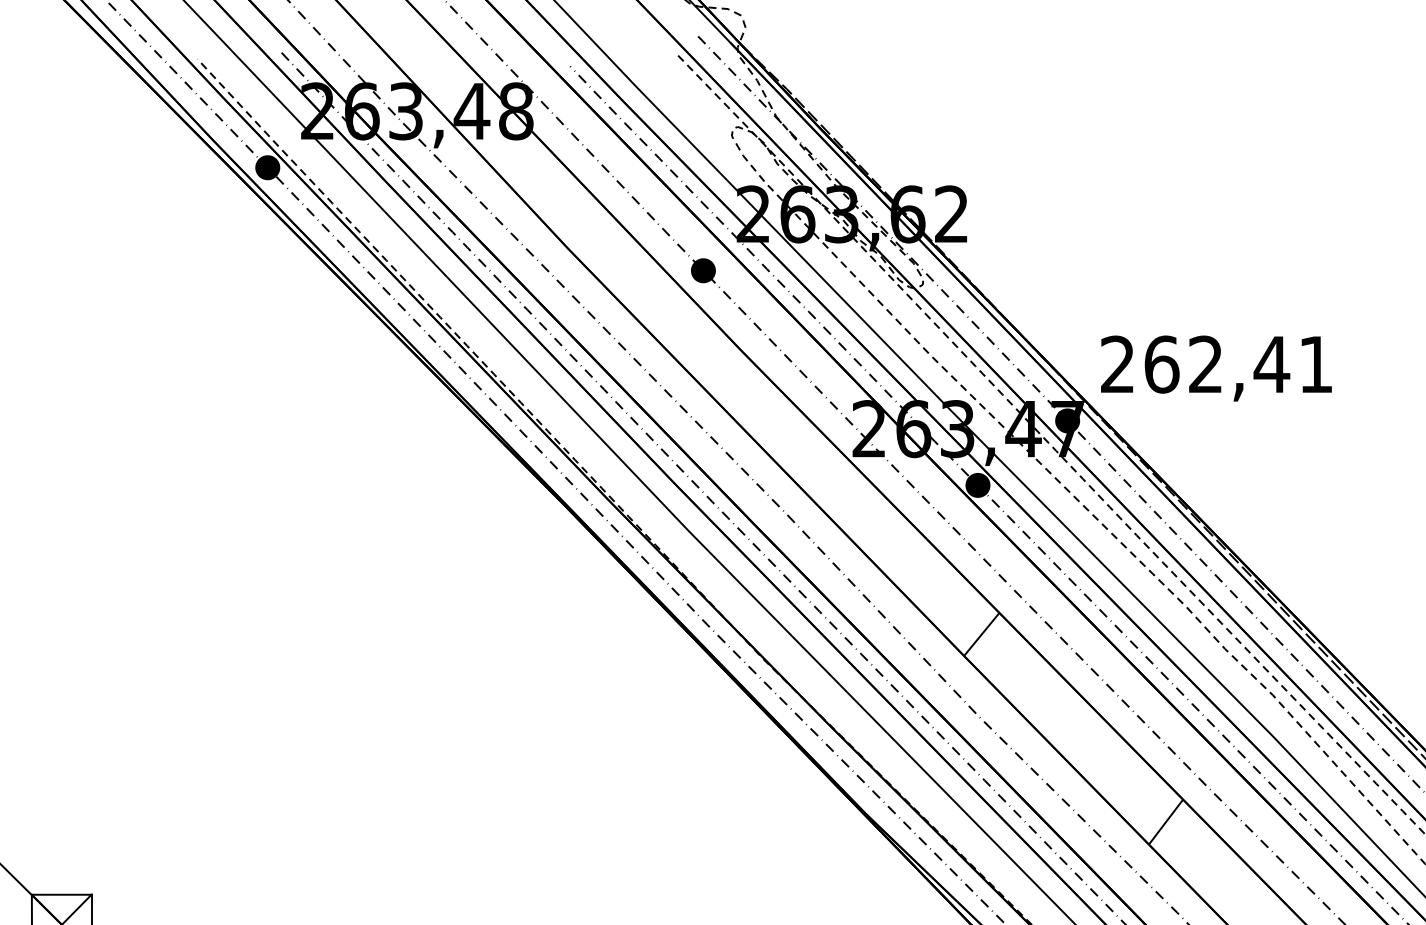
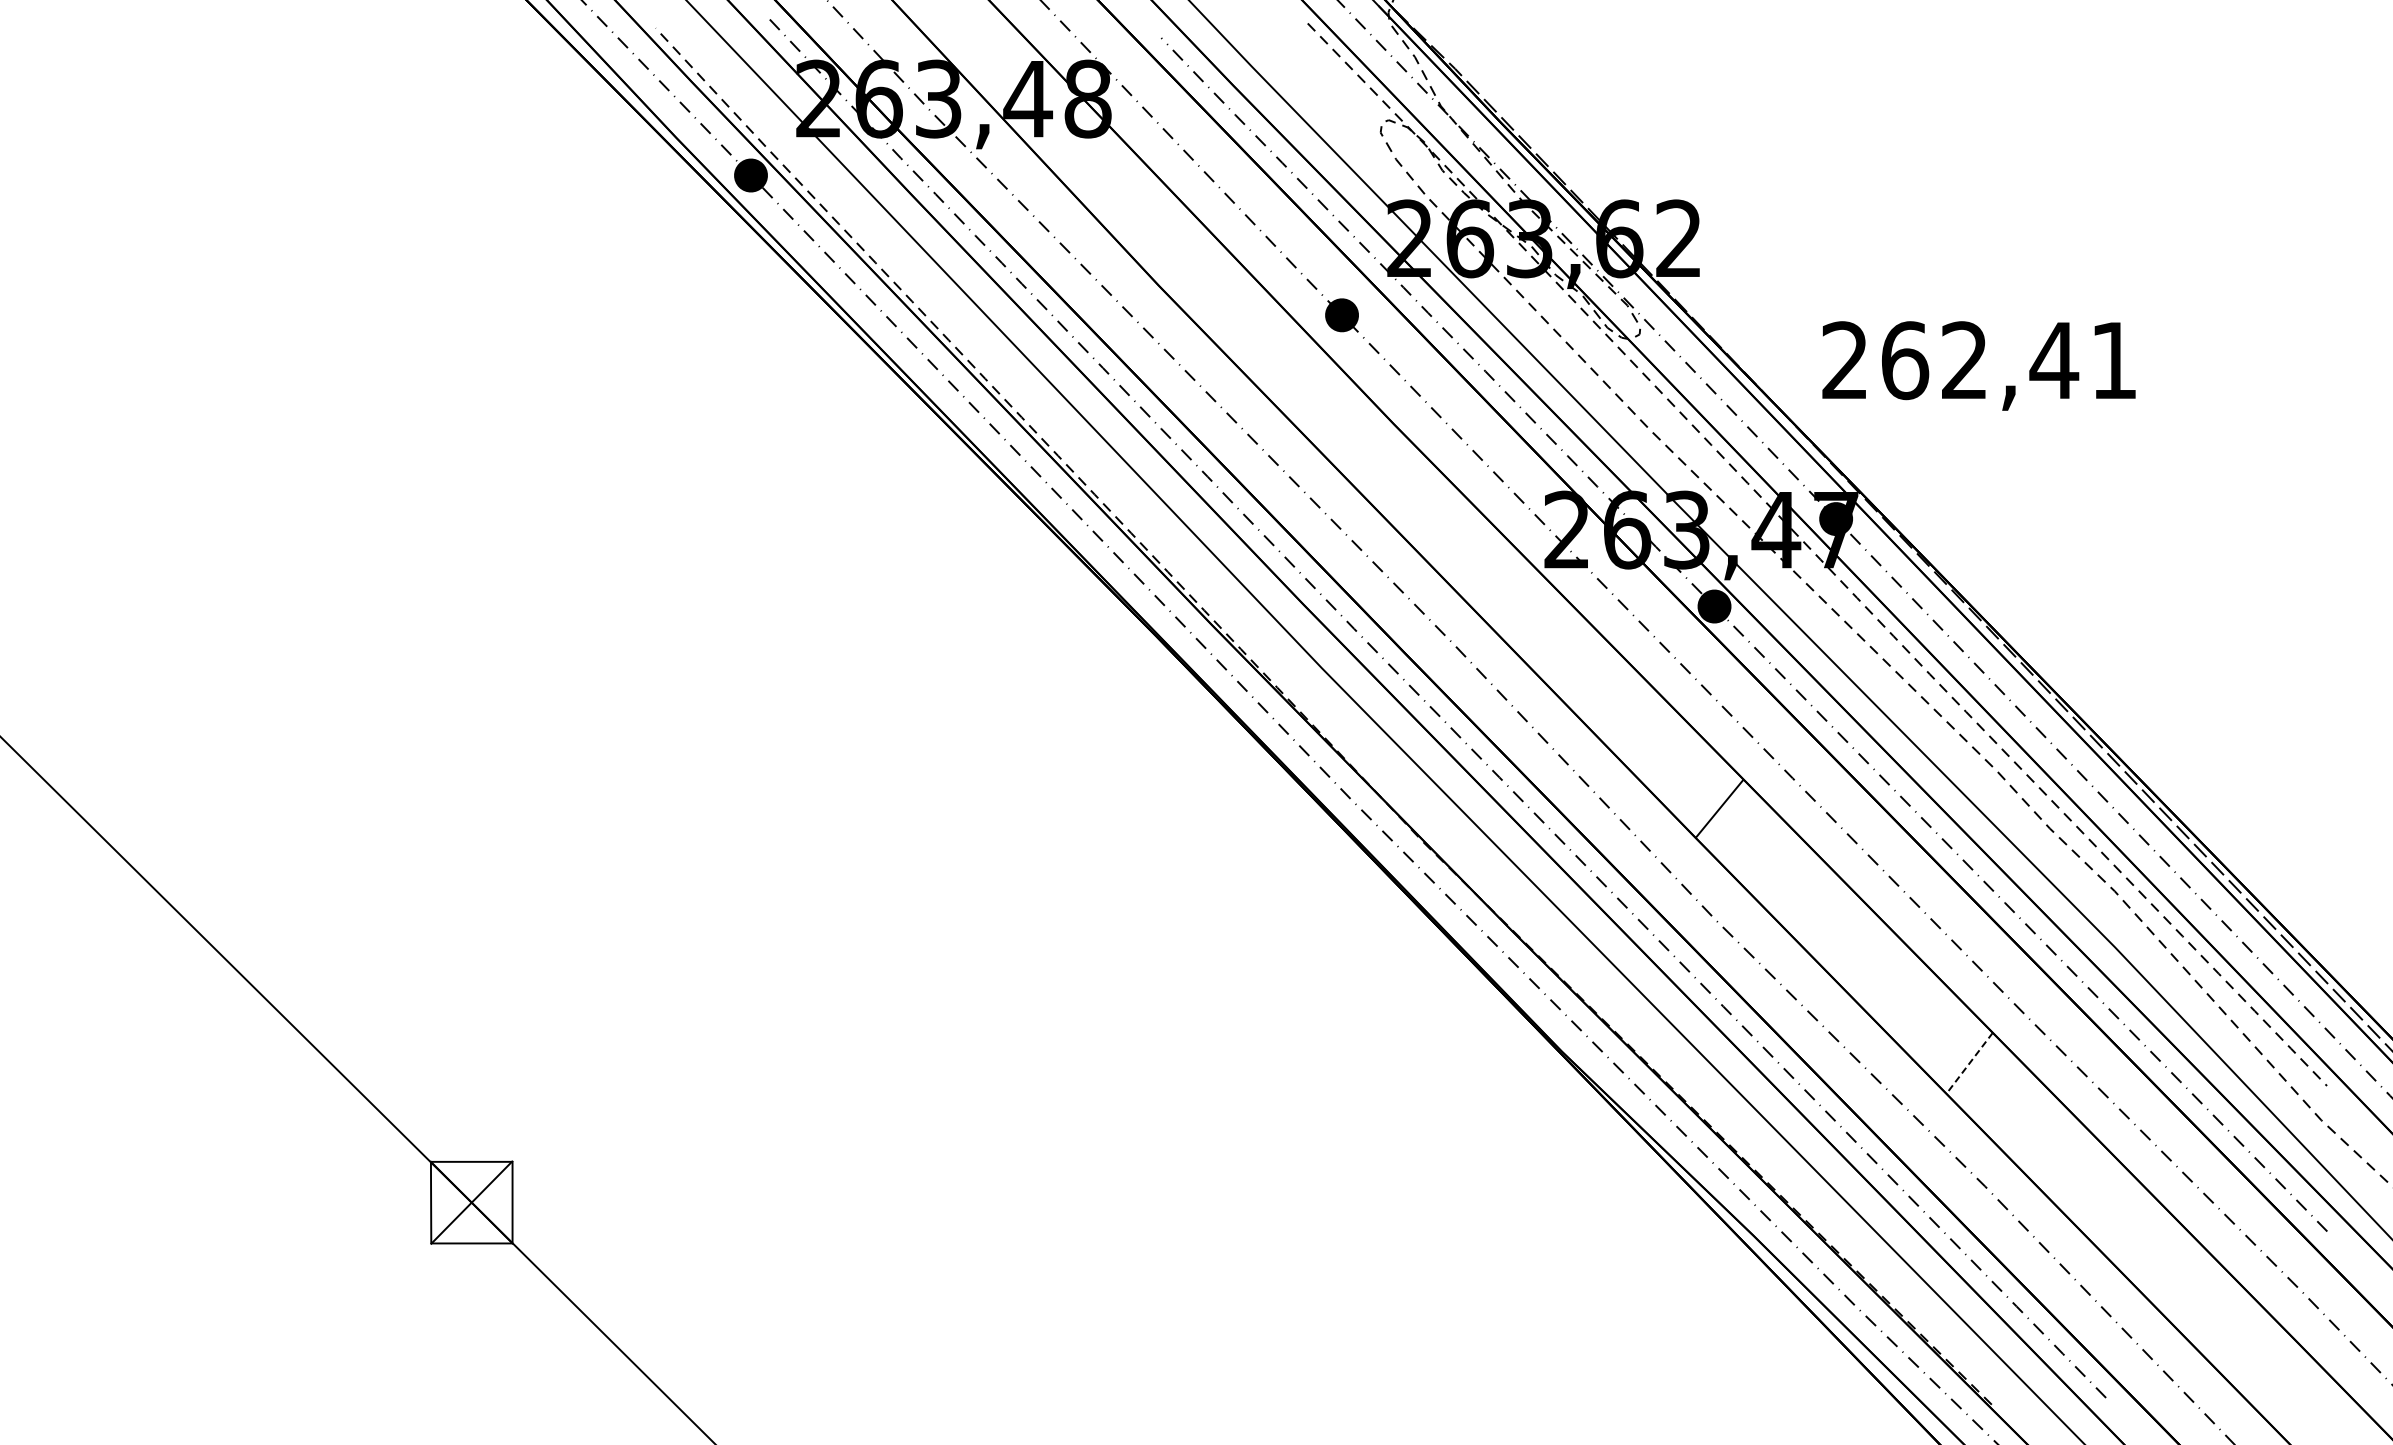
text: (1216, 368) -> (1978, 365), moved
line: (1165, 821) -> (1969, 1062), solid -> dashed

